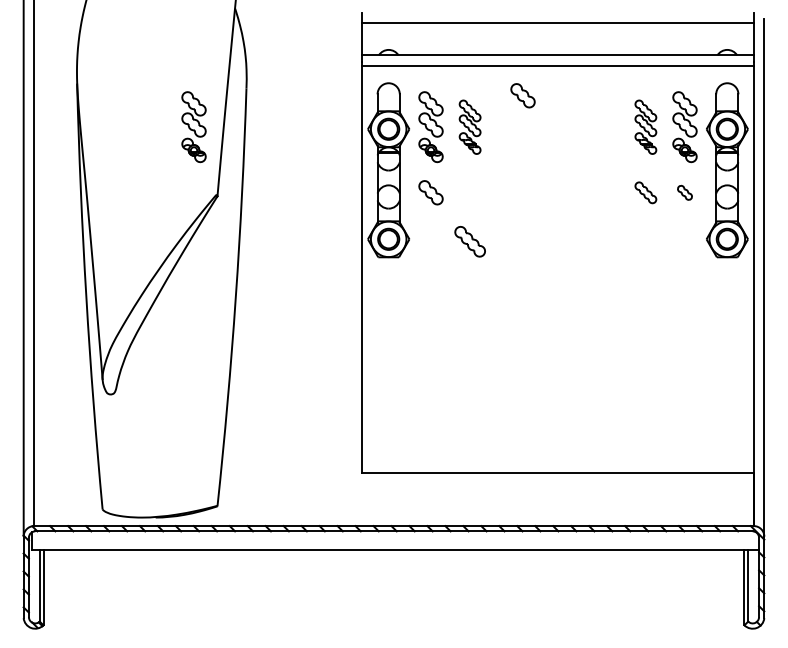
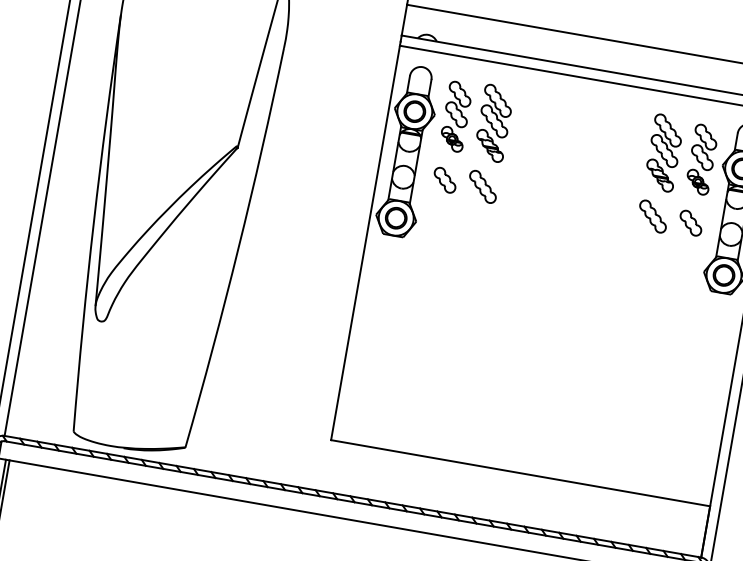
part: (522, 95) -> (550, 101), removed
part: (193, 127) -> (226, 77), removed
part: (469, 127) -> (493, 123), size x1.43
part: (645, 127) -> (663, 153), size x1.43
part: (645, 192) -> (652, 216), size x1.43
part: (684, 192) -> (690, 222), size x1.67
part: (469, 241) -> (482, 186), moved

